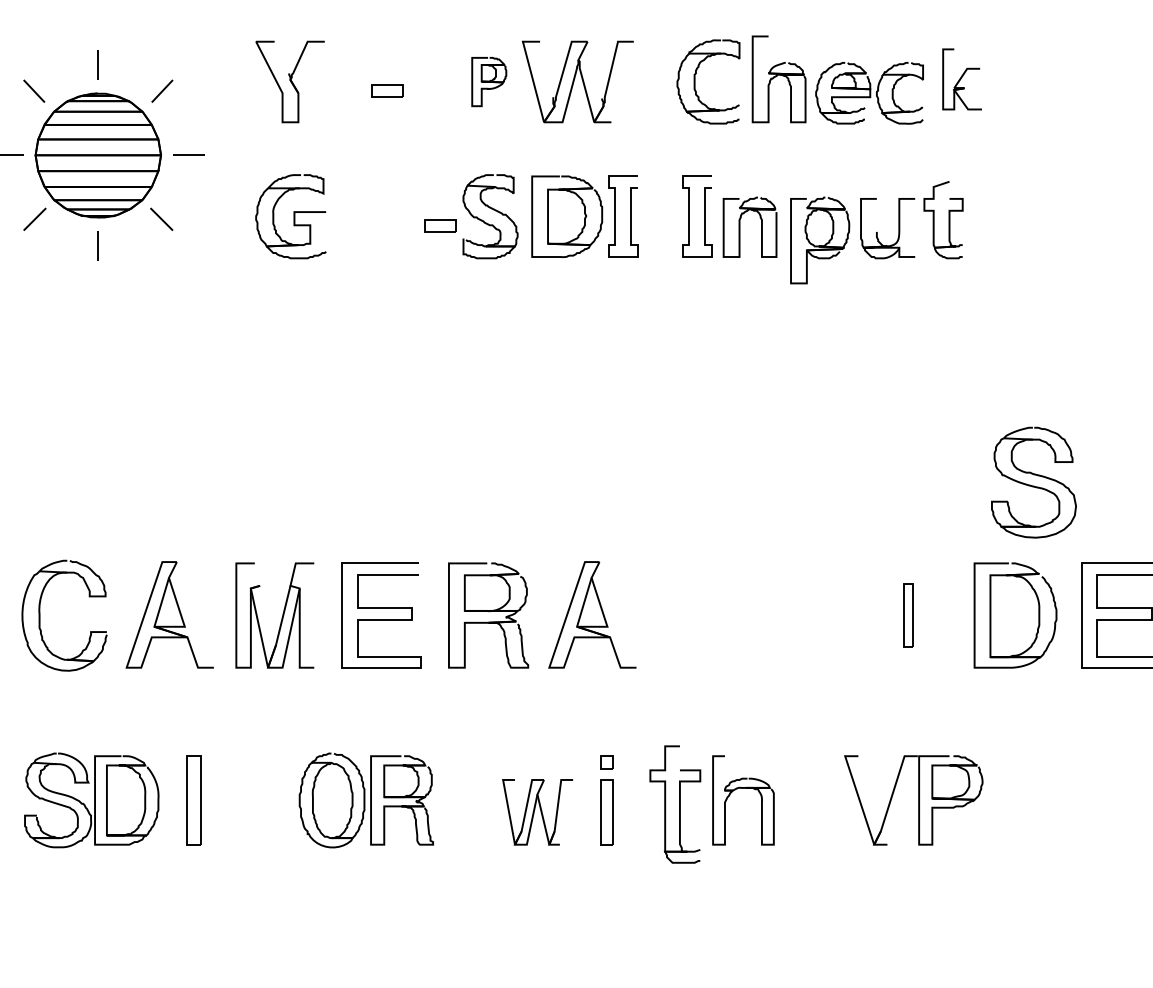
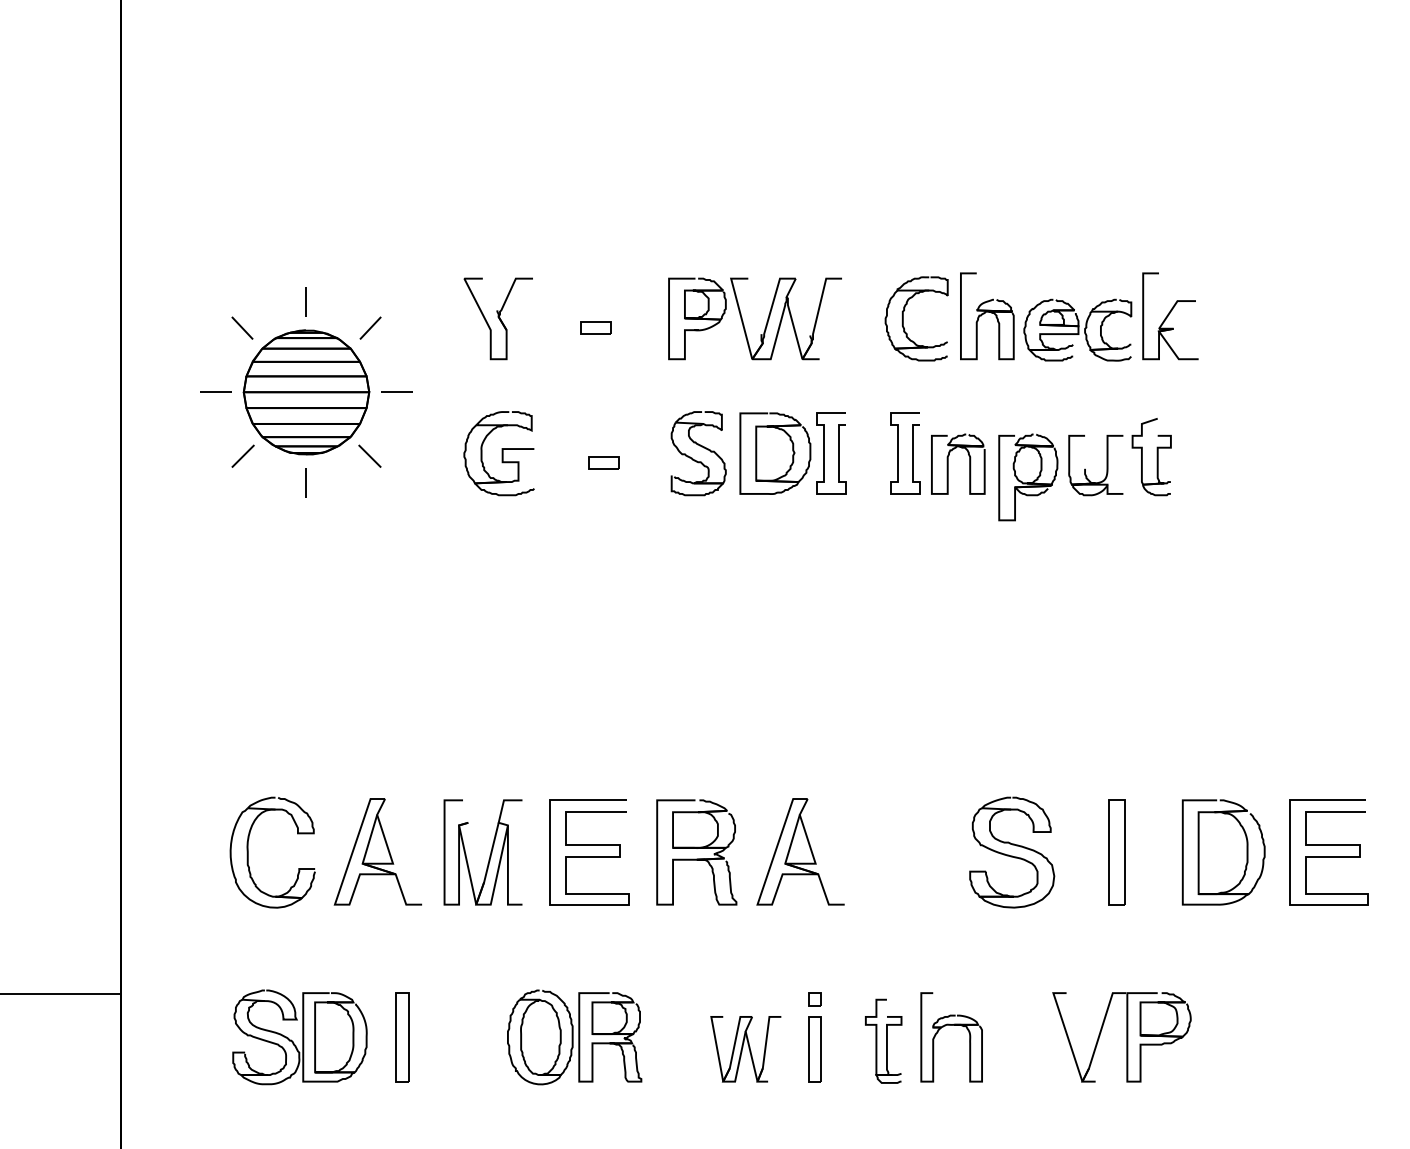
part: (962, 79) -> (1170, 316), size x1.43
part: (489, 81) -> (697, 318), size x1.67
part: (440, 225) -> (603, 462), moved
part: (1034, 482) -> (1012, 852), moved
part: (908, 615) -> (1116, 852), size x1.67
part: (675, 803) -> (883, 1040), size x0.71

